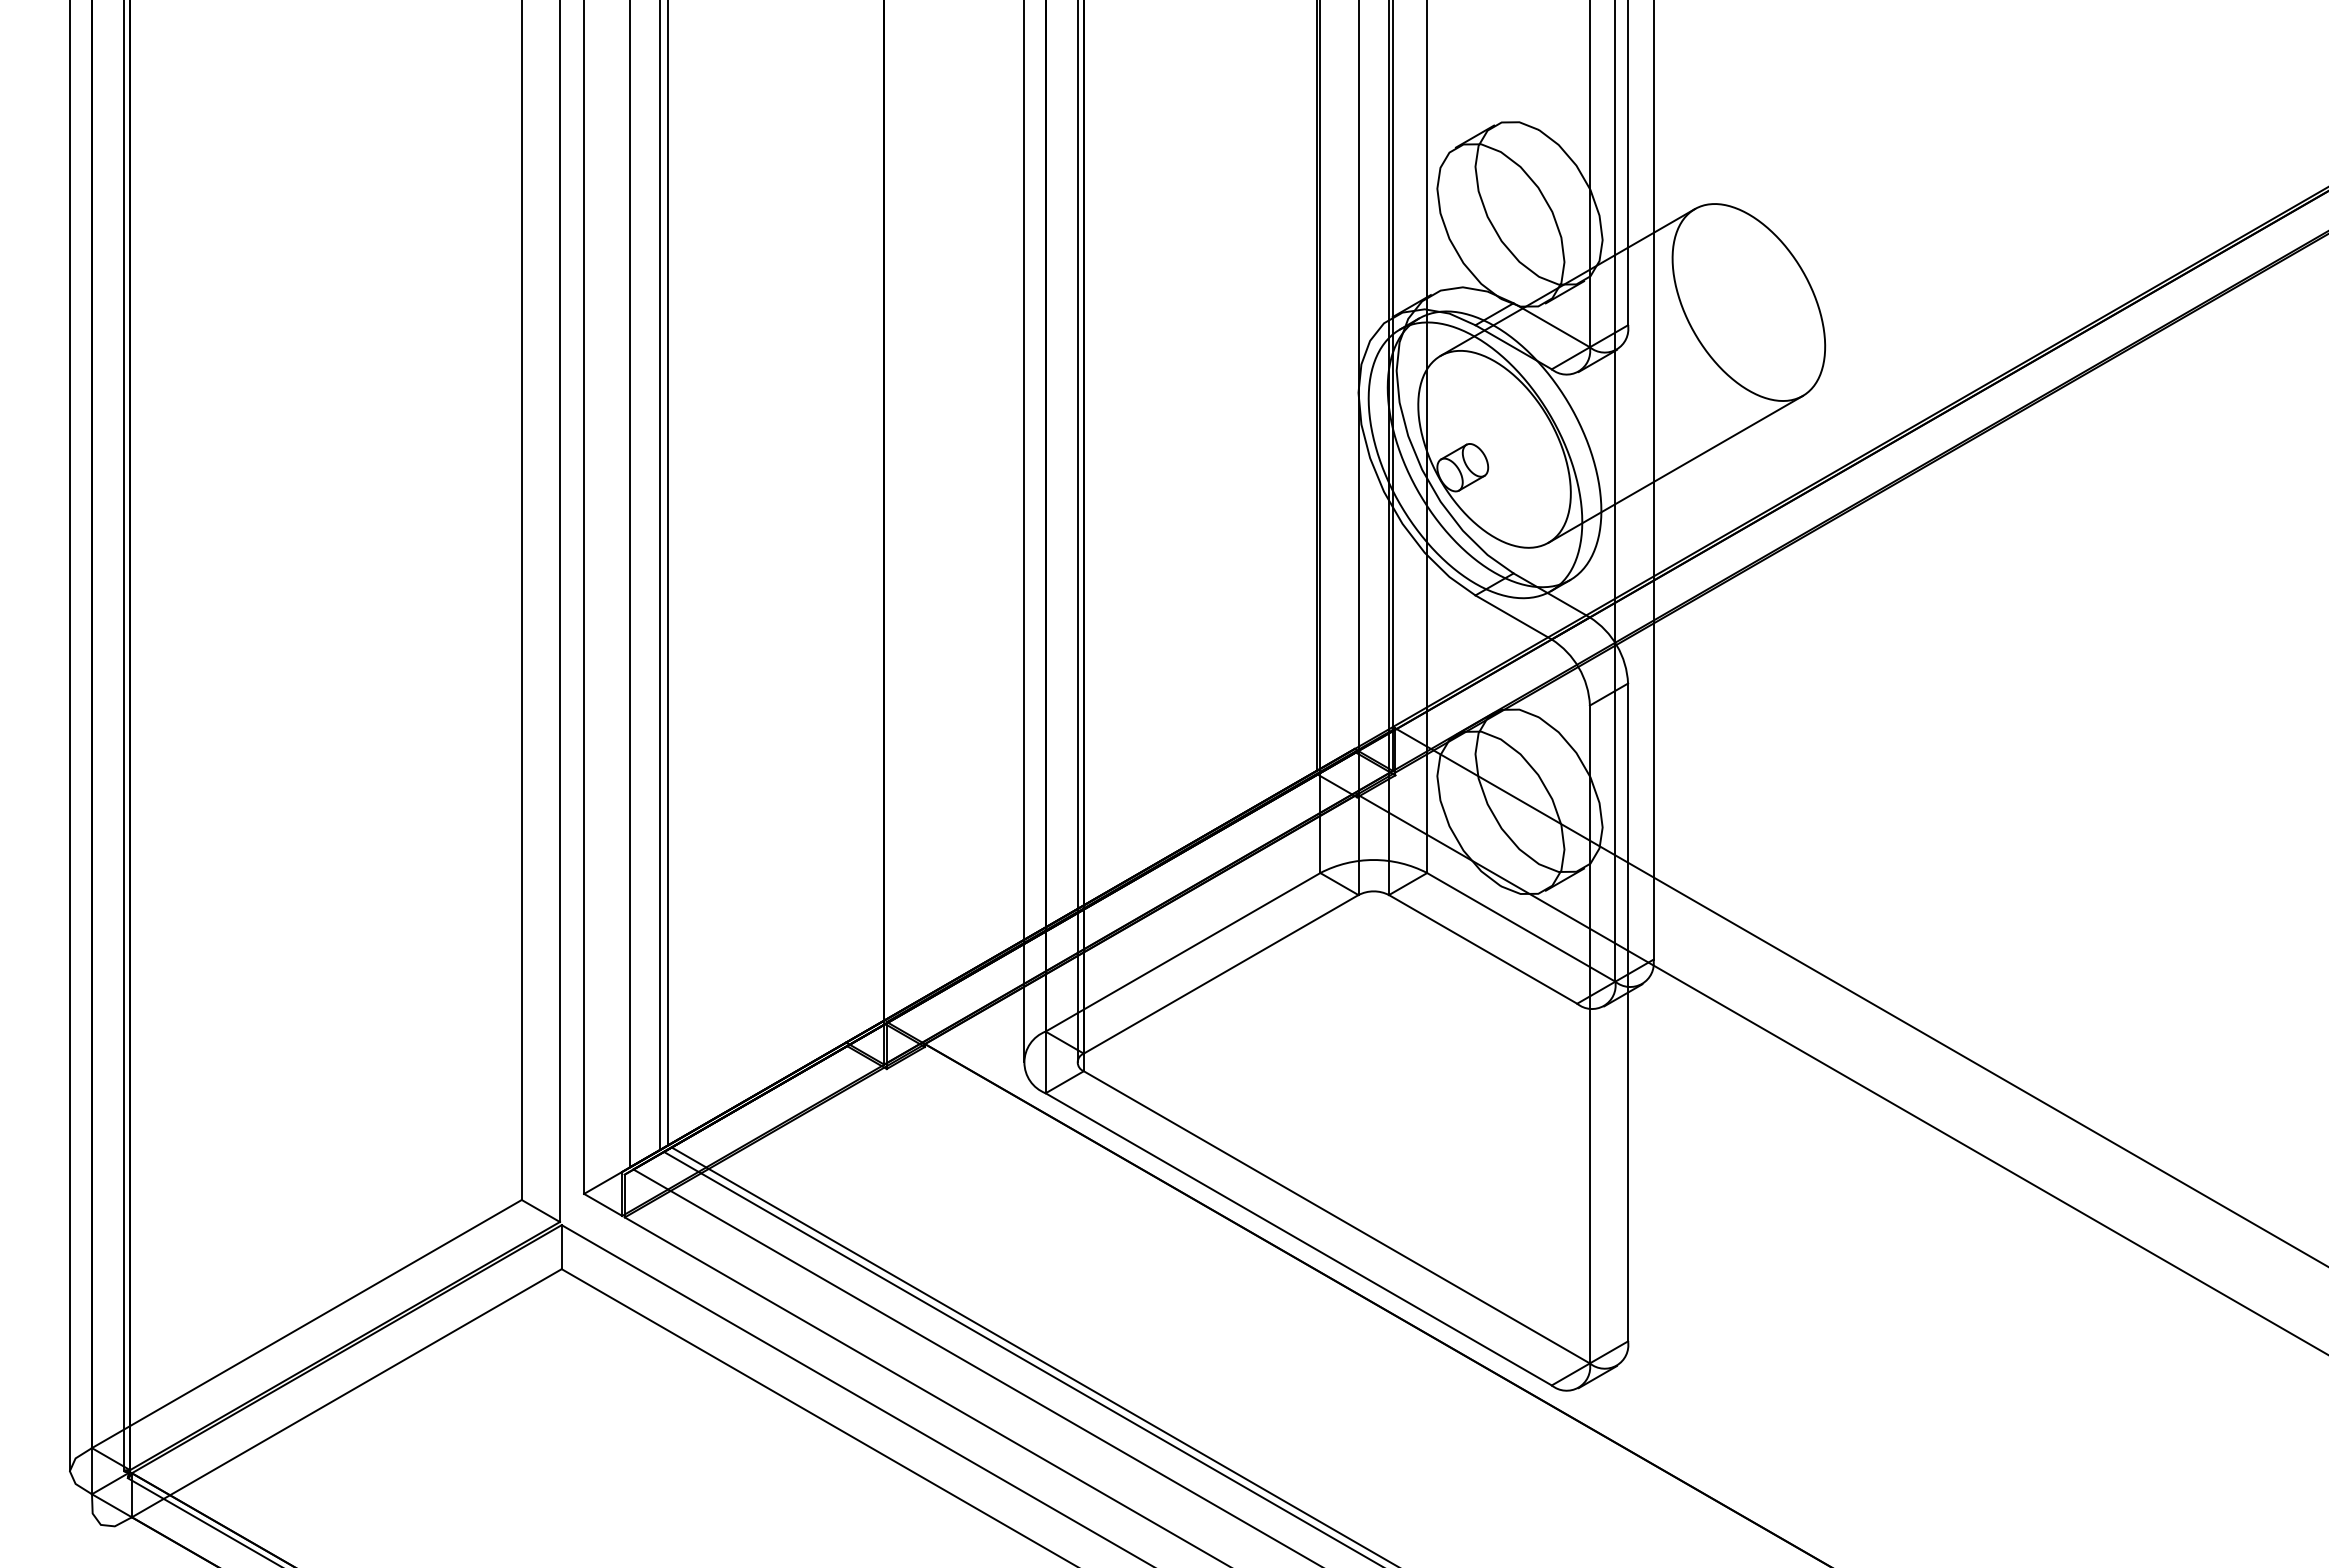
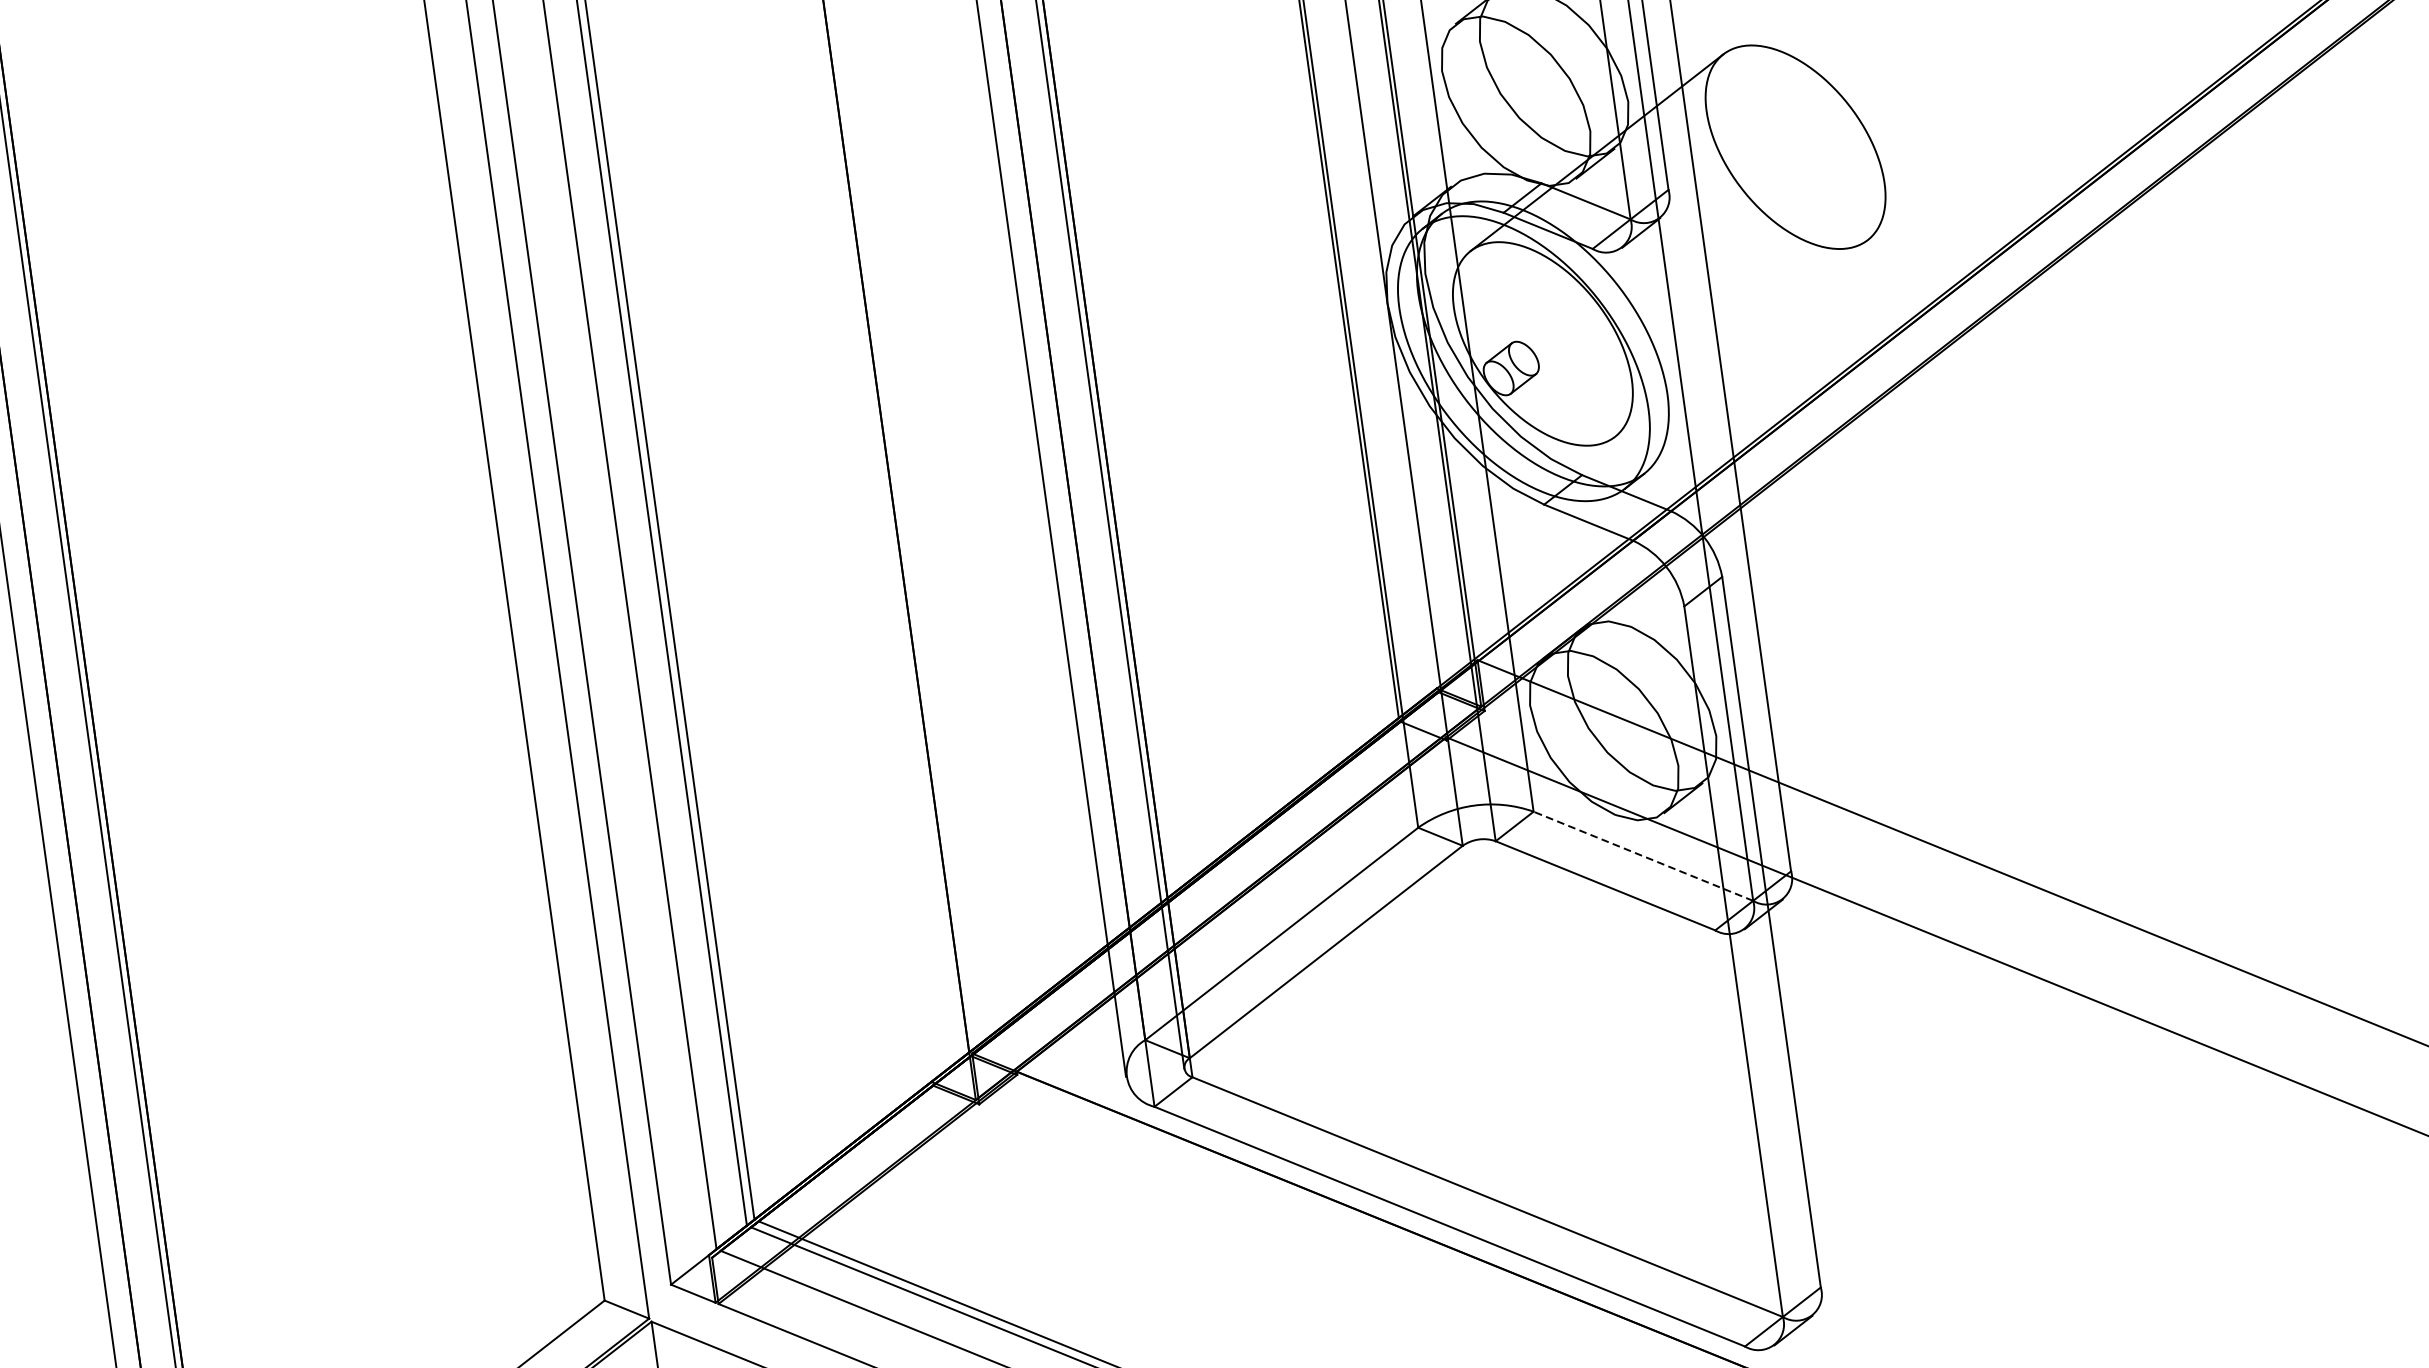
line: (1675, 468) -> (1741, 337), removed
line: (1521, 927) -> (1643, 856), solid -> dashed

